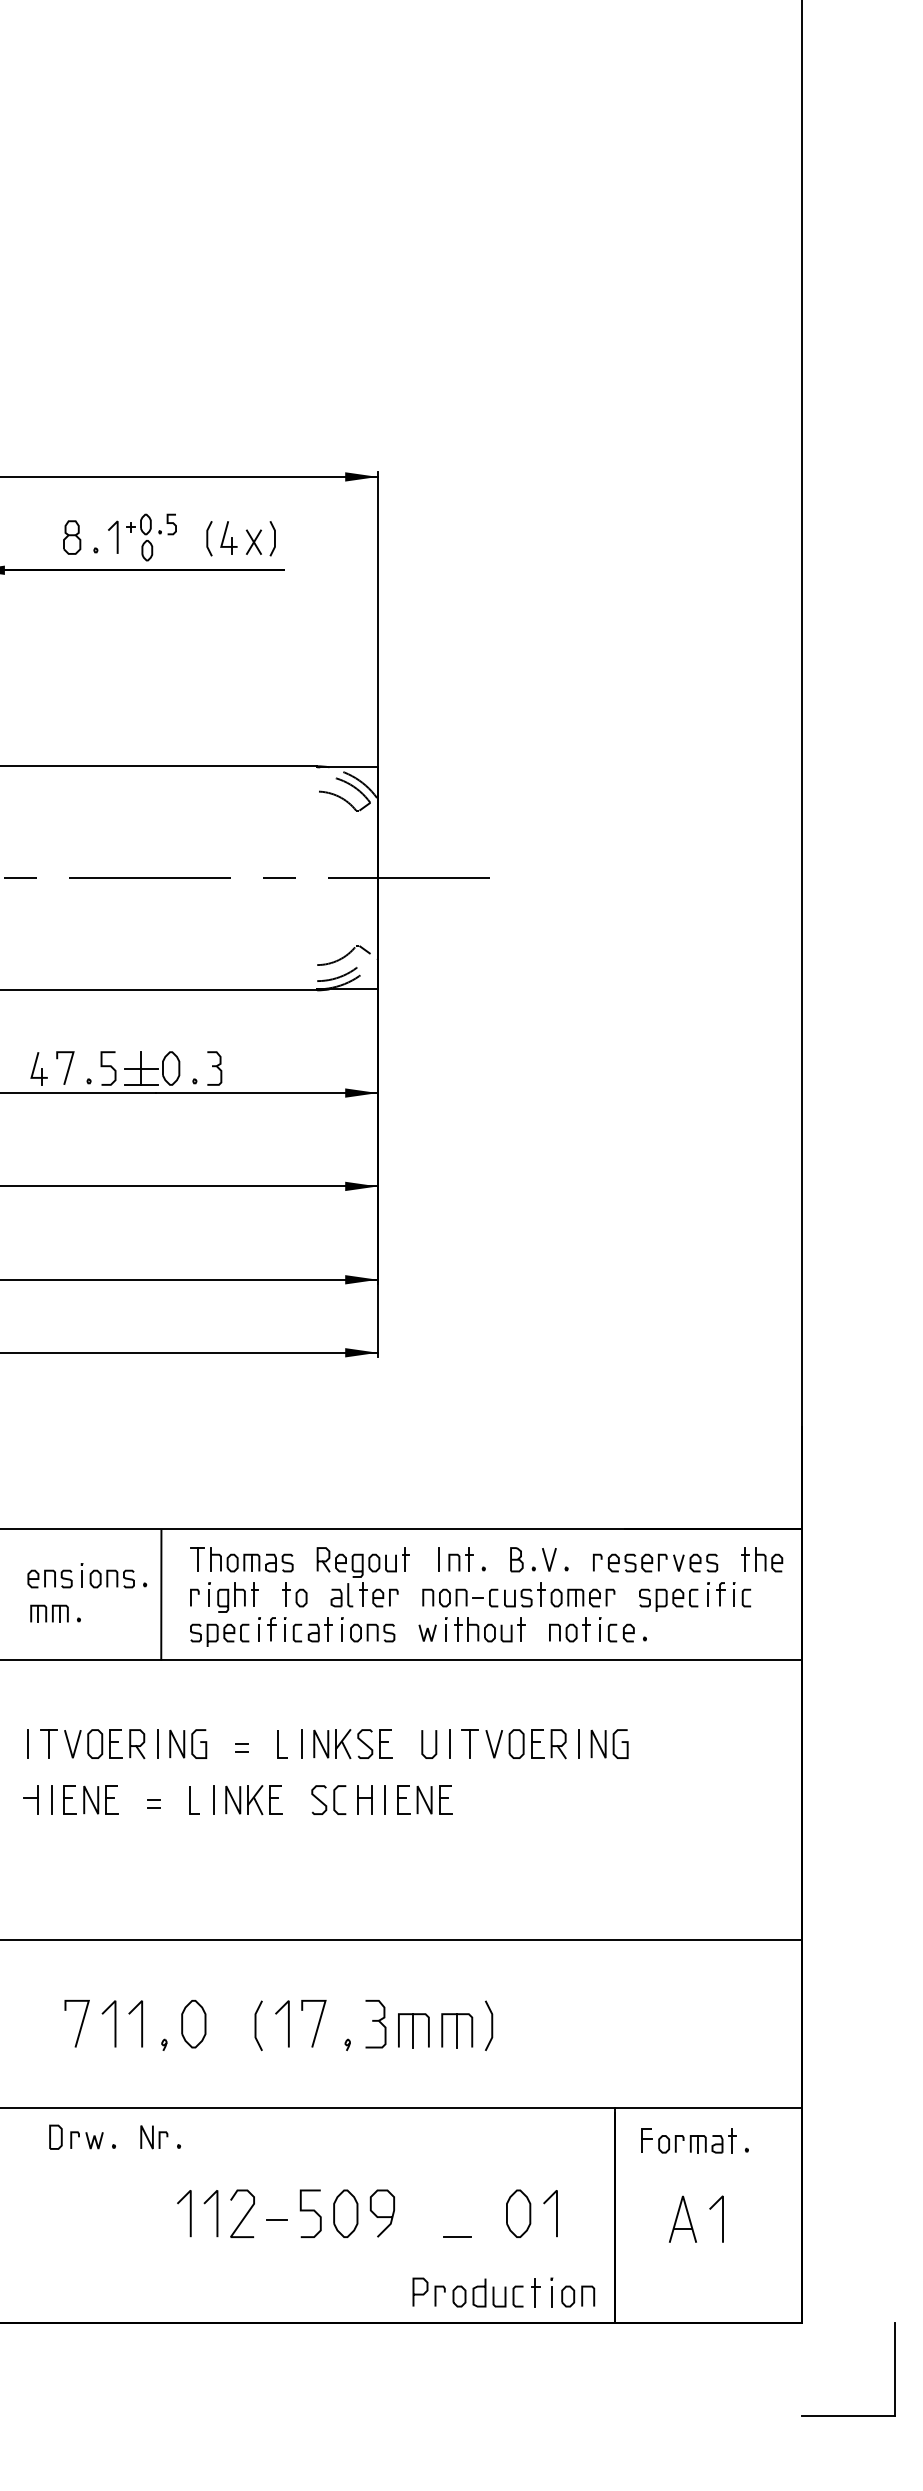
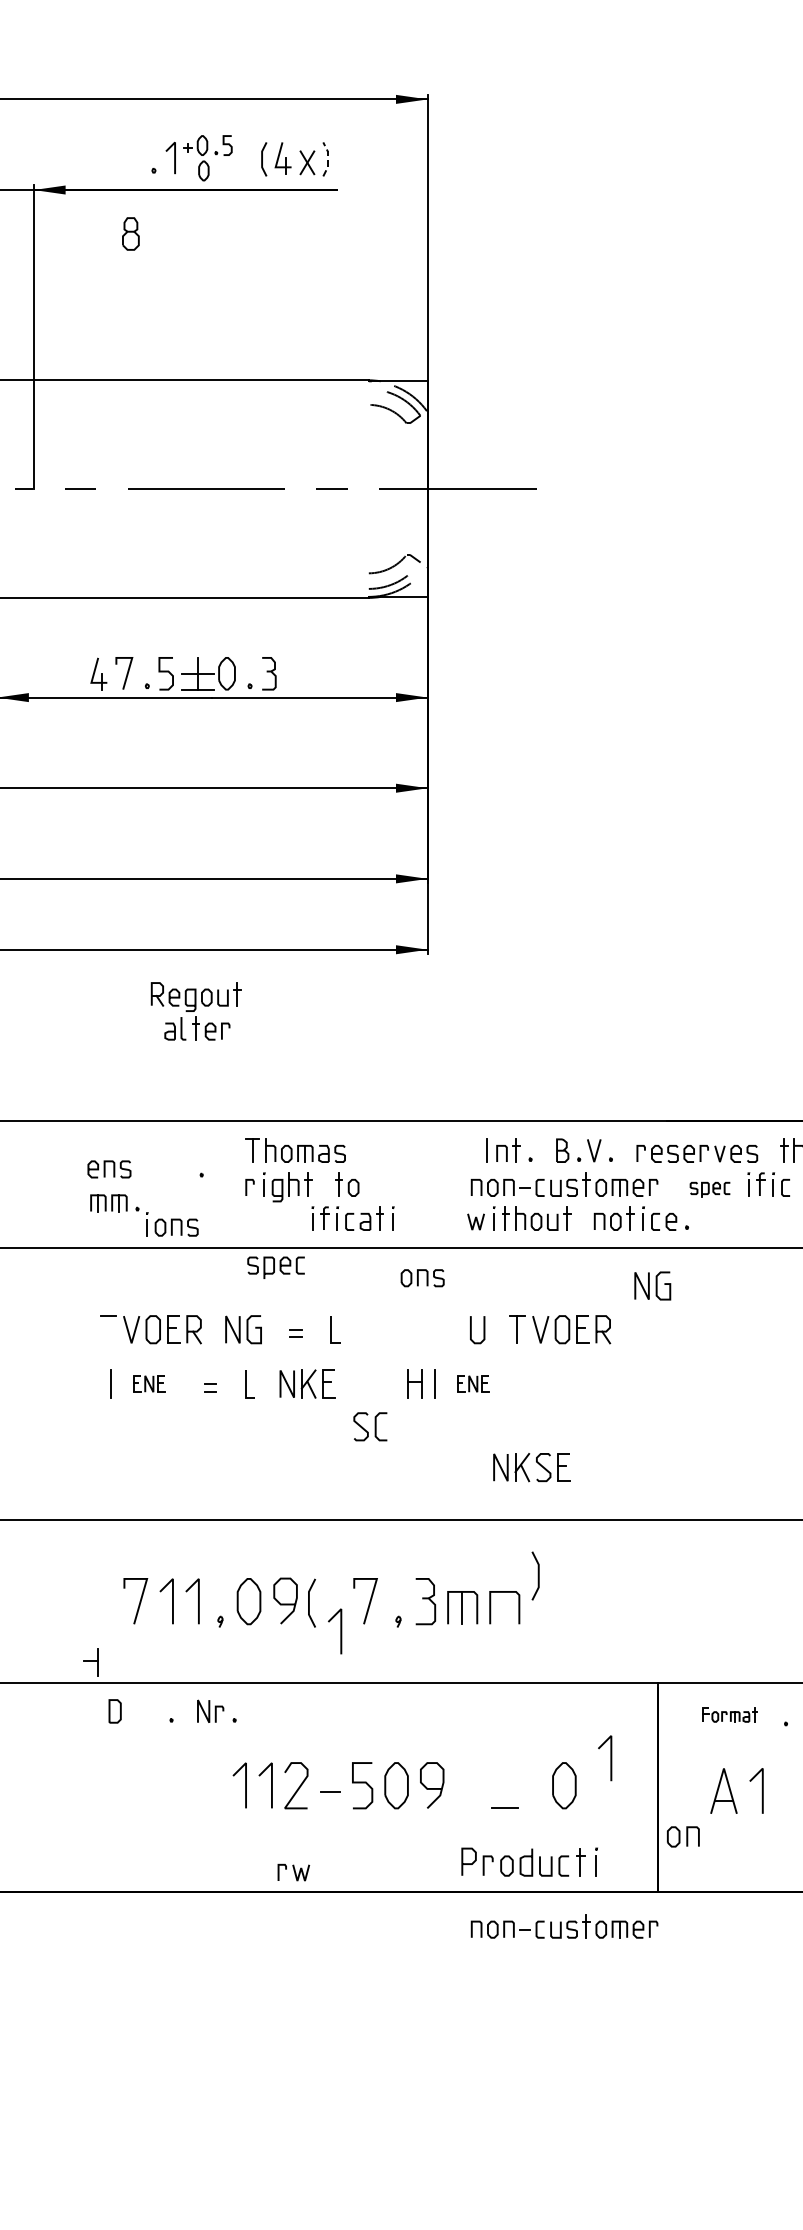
part: (72, 537) -> (131, 233), moved
line: (274, 538) -> (327, 159), solid -> dashed
part: (107, 1575) -> (172, 1224), moved
part: (362, 1577) -> (195, 1011), moved
line: (161, 1594) -> (217, 1184), removed
part: (668, 1599) -> (709, 1189), size x0.7
part: (372, 1632) -> (422, 1277), moved
part: (219, 1634) -> (275, 1266), moved
part: (357, 1738) -> (536, 1462), moved
part: (609, 1743) -> (652, 1285), moved
line: (28, 1744) -> (88, 1330), removed
line: (48, 1744) -> (107, 1330), removed
line: (157, 1744) -> (213, 1330), removed
line: (301, 1744) -> (353, 1330), removed
line: (449, 1744) -> (497, 1330), removed
line: (578, 1744) -> (622, 1330), removed
part: (30, 1799) -> (90, 1662), moved
part: (90, 1799) -> (148, 1383), size x0.6
line: (213, 1799) -> (268, 1383), removed
part: (328, 1799) -> (370, 1426), moved
part: (424, 1799) -> (472, 1383), size x0.6
line: (288, 2023) -> (340, 1631), moved
line: (491, 2025) -> (538, 1575), moved
curve: (230, 2026) -> (284, 1603), added
line: (456, 2030) -> (504, 1607), removed
part: (86, 2140) -> (293, 1872), moved
part: (688, 2140) -> (729, 1714), size x0.6
line: (556, 2213) -> (610, 1758), moved
part: (578, 2296) -> (683, 1836), moved
part: (518, 2358) -> (564, 1926), added

